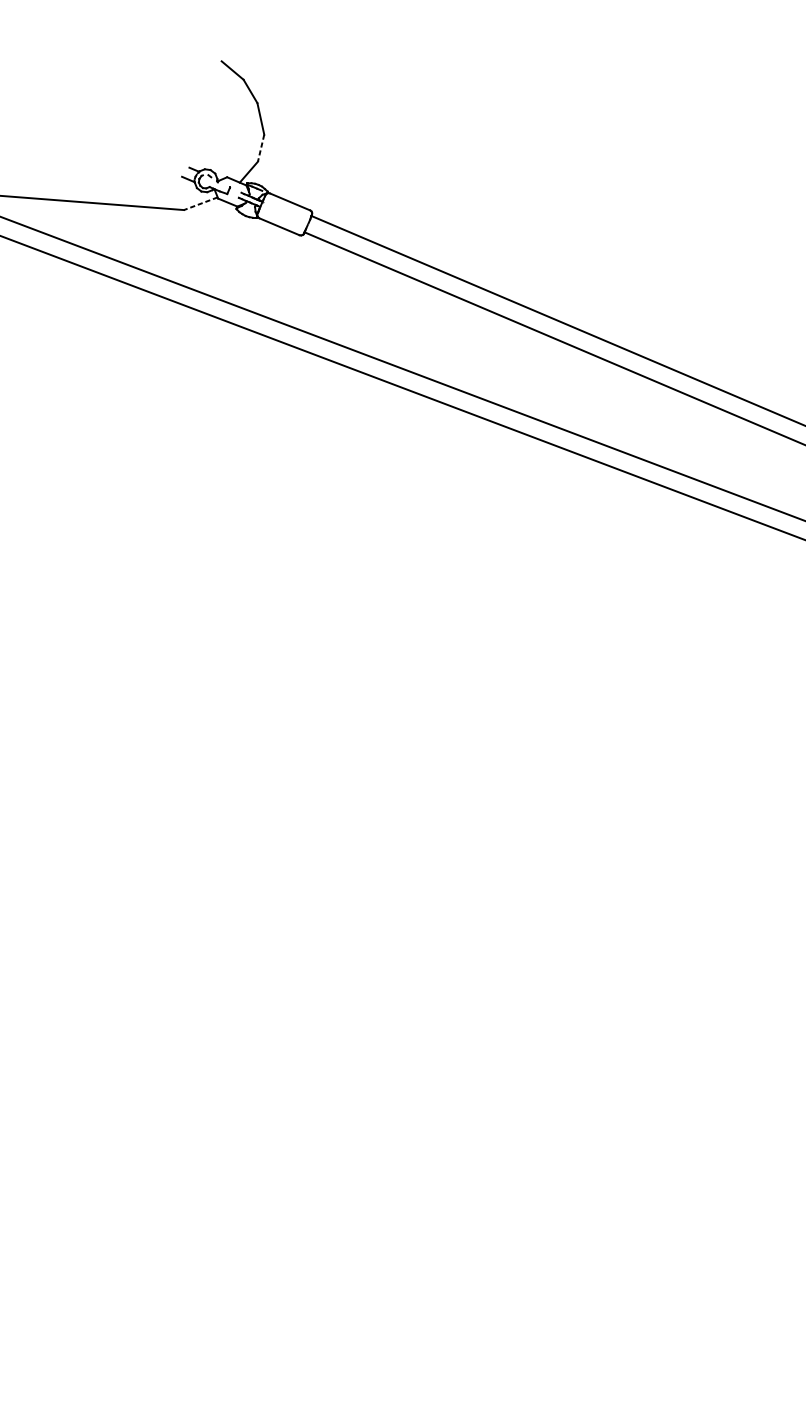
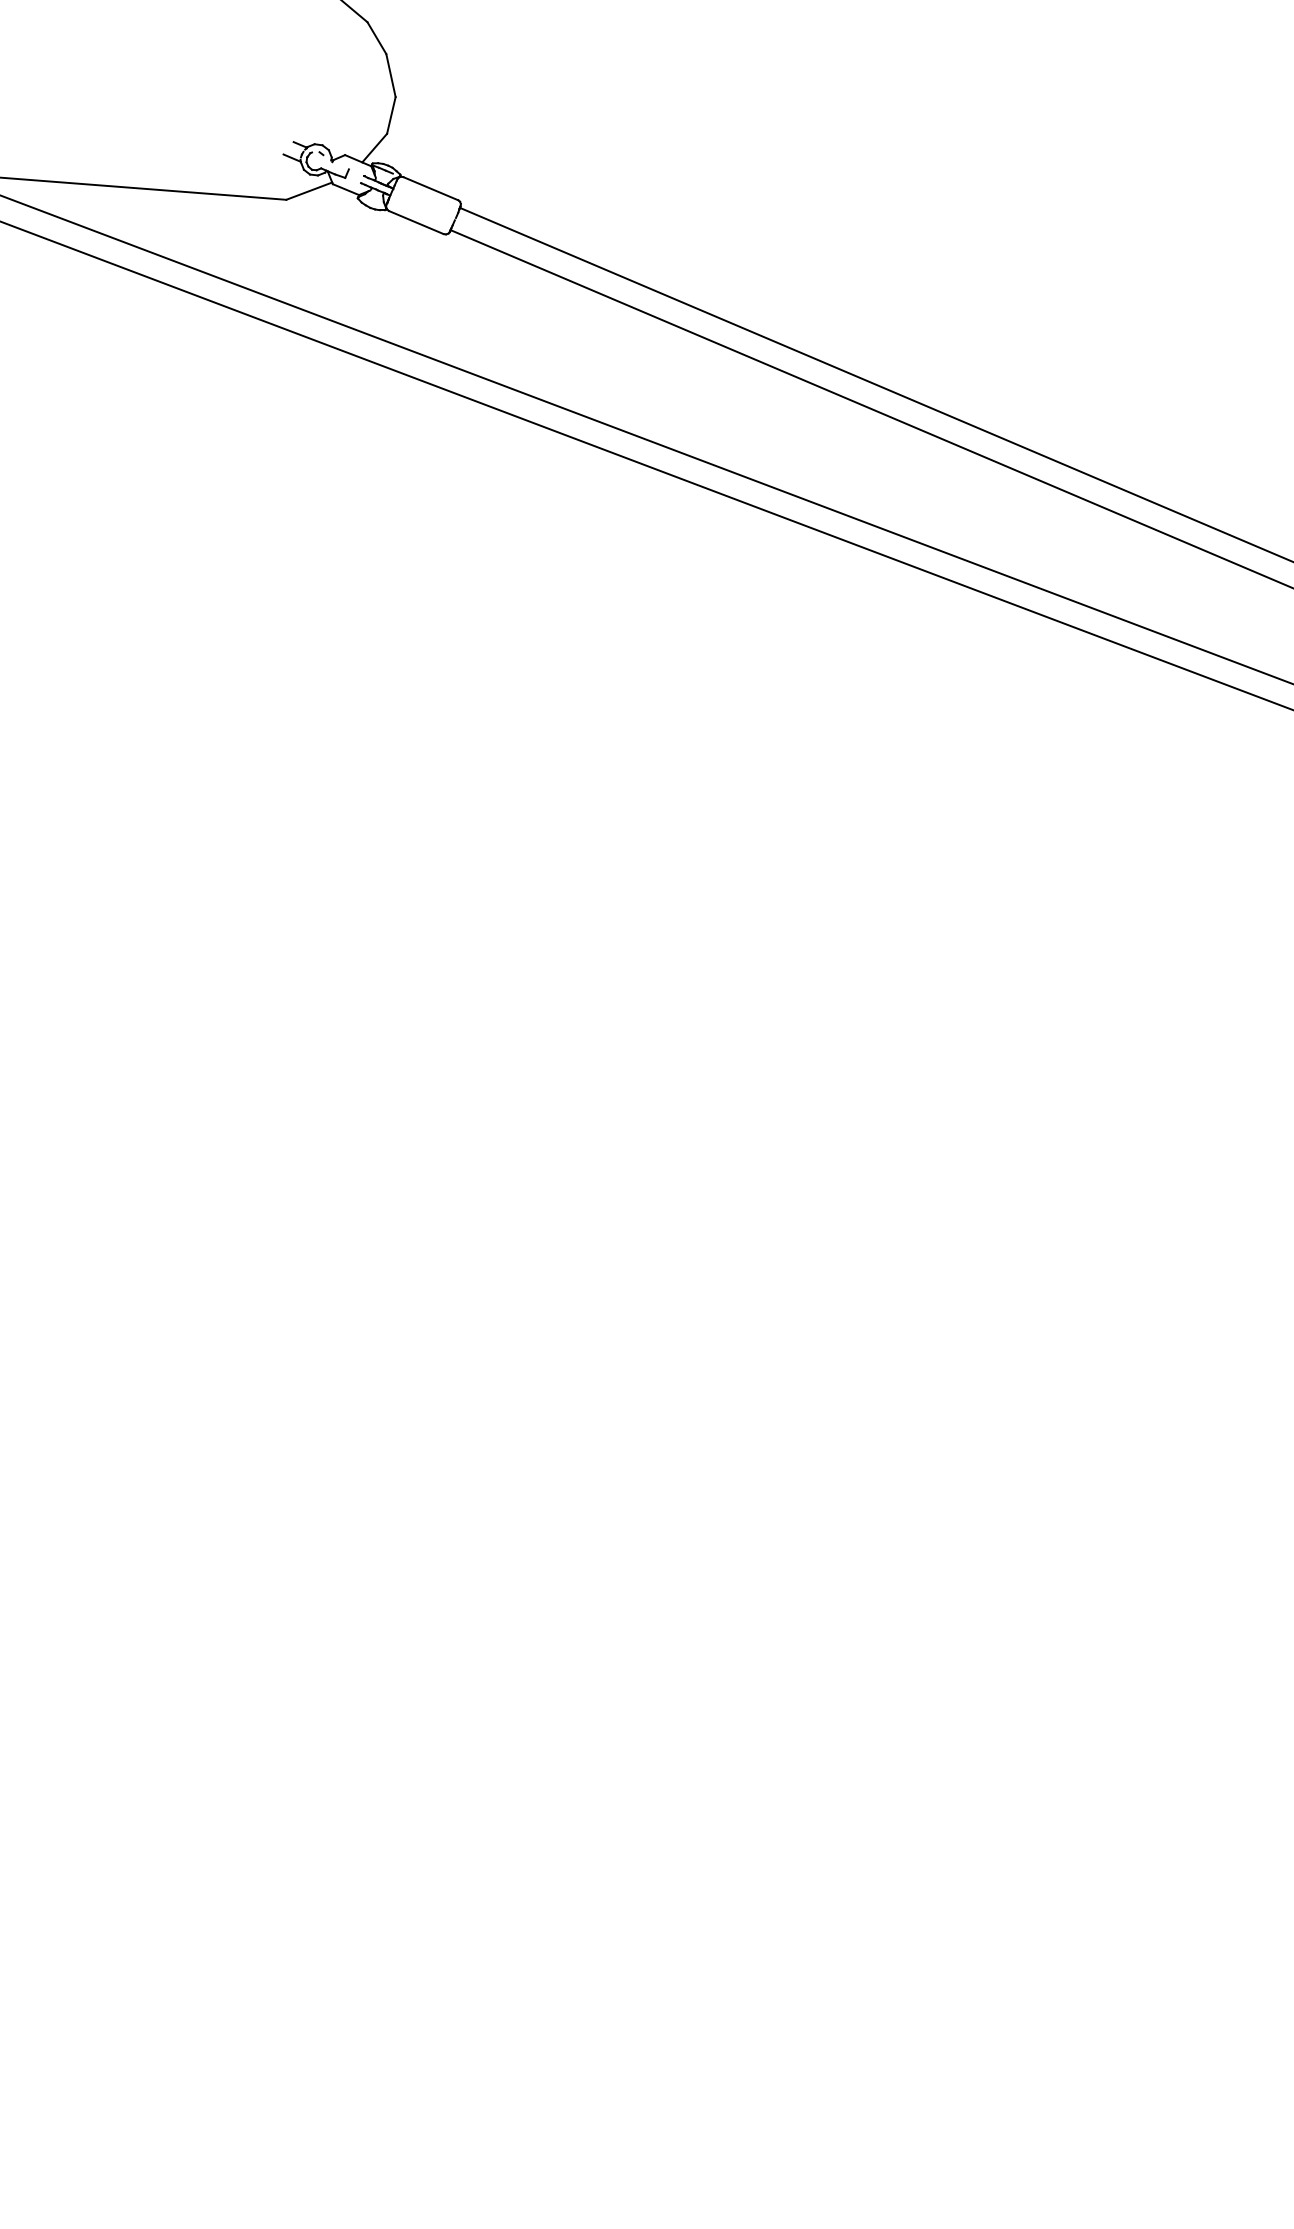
line: (261, 148) -> (391, 115), dashed -> solid
line: (201, 203) -> (309, 191), dashed -> solid

